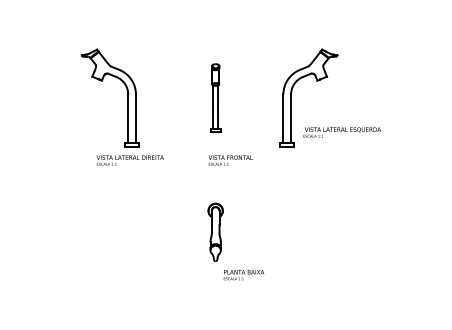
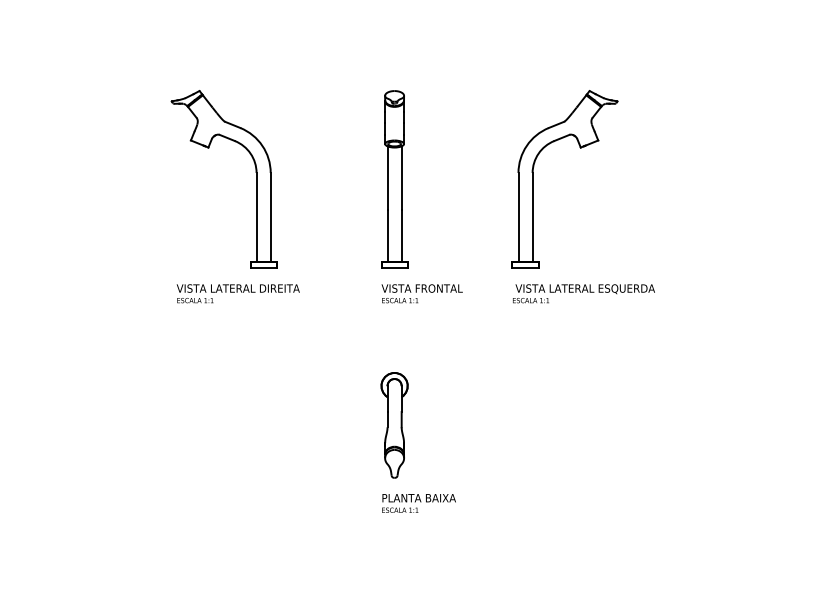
part: (102, 81) -> (209, 149), moved
part: (215, 97) -> (394, 178), size x1.43
text: (341, 132) -> (582, 293), moved
text: (243, 275) -> (418, 504), moved

